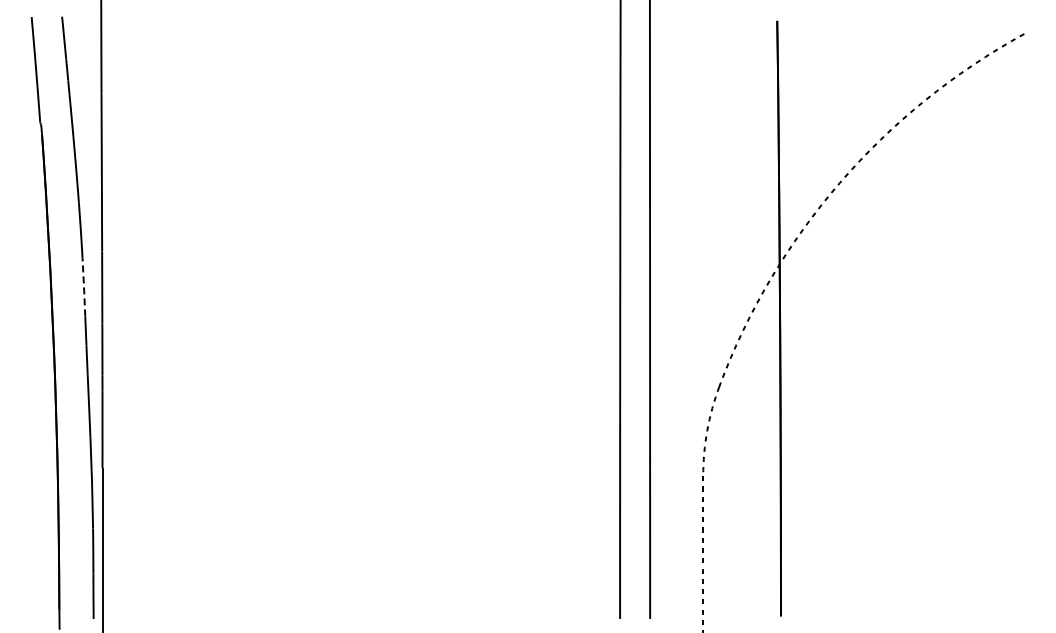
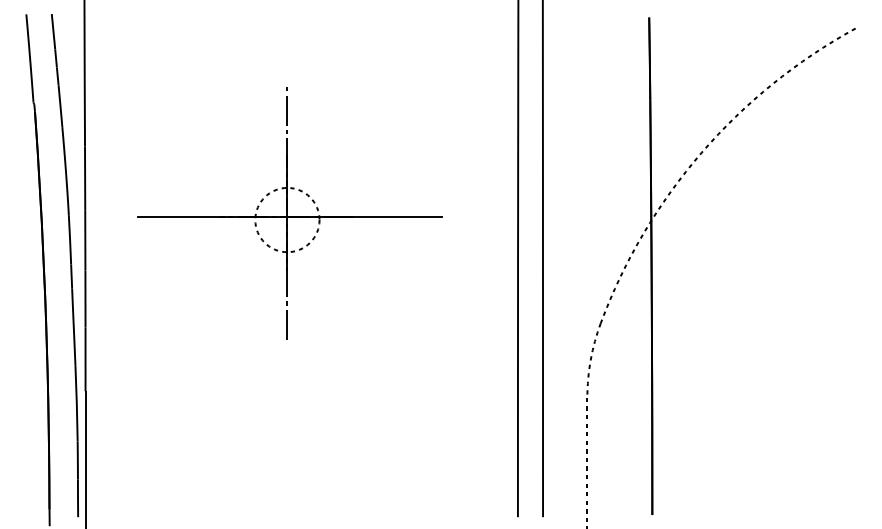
part: (347, 255) -> (290, 213), added
line: (84, 286) -> (70, 239), dashed -> solid

